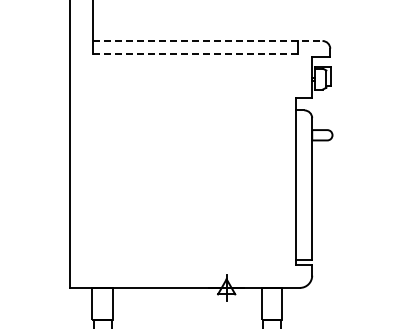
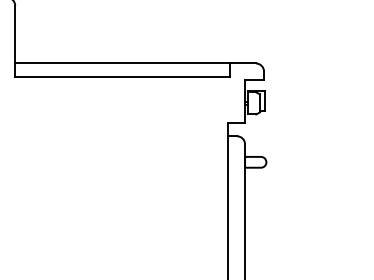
line: (207, 41) -> (135, 63), dashed -> solid
line: (196, 53) -> (123, 76), dashed -> solid

